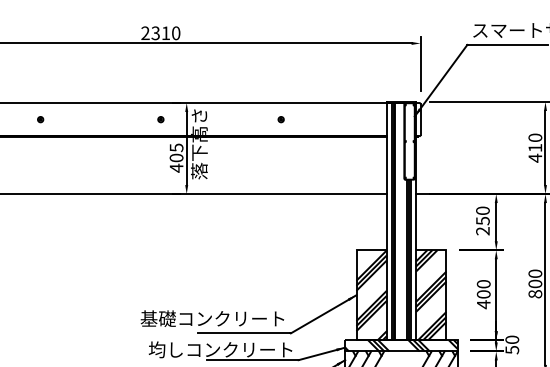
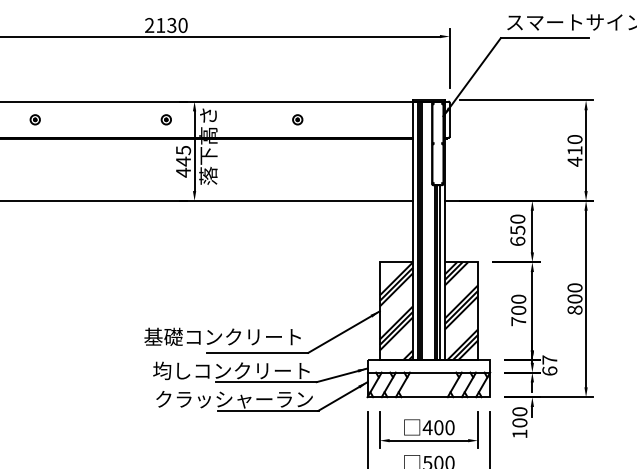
text: (160, 33) -> (166, 25), 2310 -> 2130
part: (40, 119) -> (34, 119), size x1.6
part: (160, 119) -> (166, 119), size x1.6
part: (281, 119) -> (297, 119), size x1.6
text: (176, 157) -> (183, 161), 405 -> 445
text: (482, 231) -> (517, 241), 250 -> 650
text: (483, 304) -> (518, 321), 400 -> 700
text: (511, 344) -> (549, 365), 50 -> 67
hatch: (401, 345) -> (428, 366), removed

